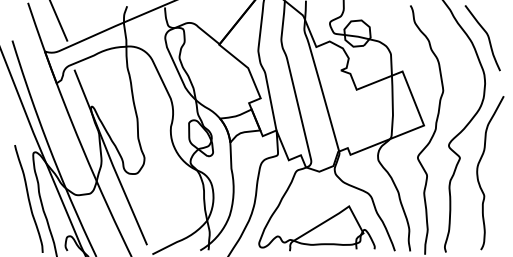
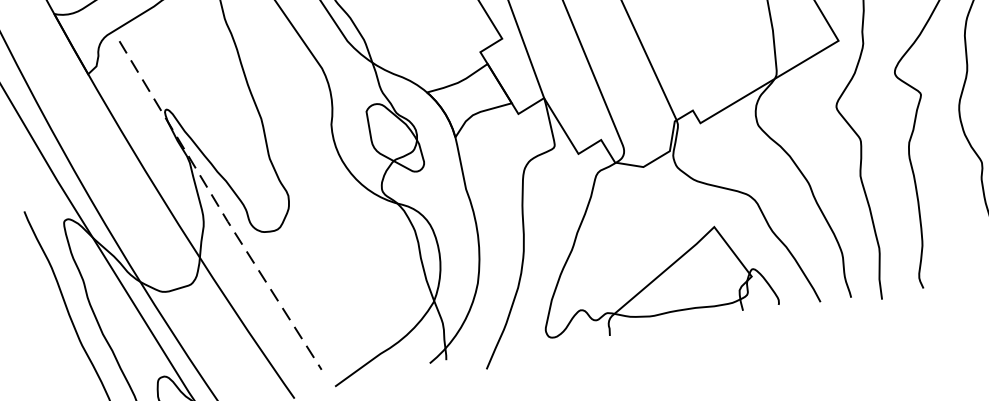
line: (110, 158) -> (220, 207), solid -> dashed

